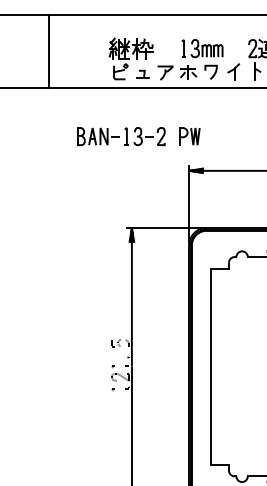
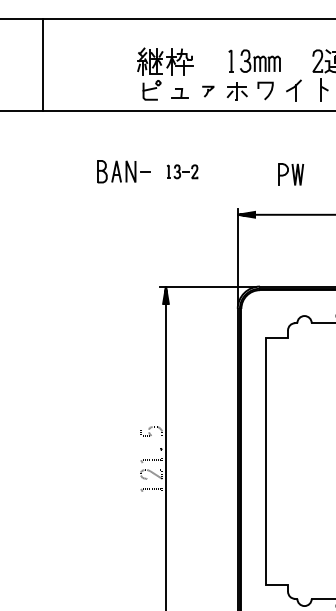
line: (48, 51) -> (42, 64), moved
part: (164, 72) -> (207, 91), size x0.6
part: (145, 136) -> (182, 171), size x0.6
part: (190, 136) -> (291, 174), moved

